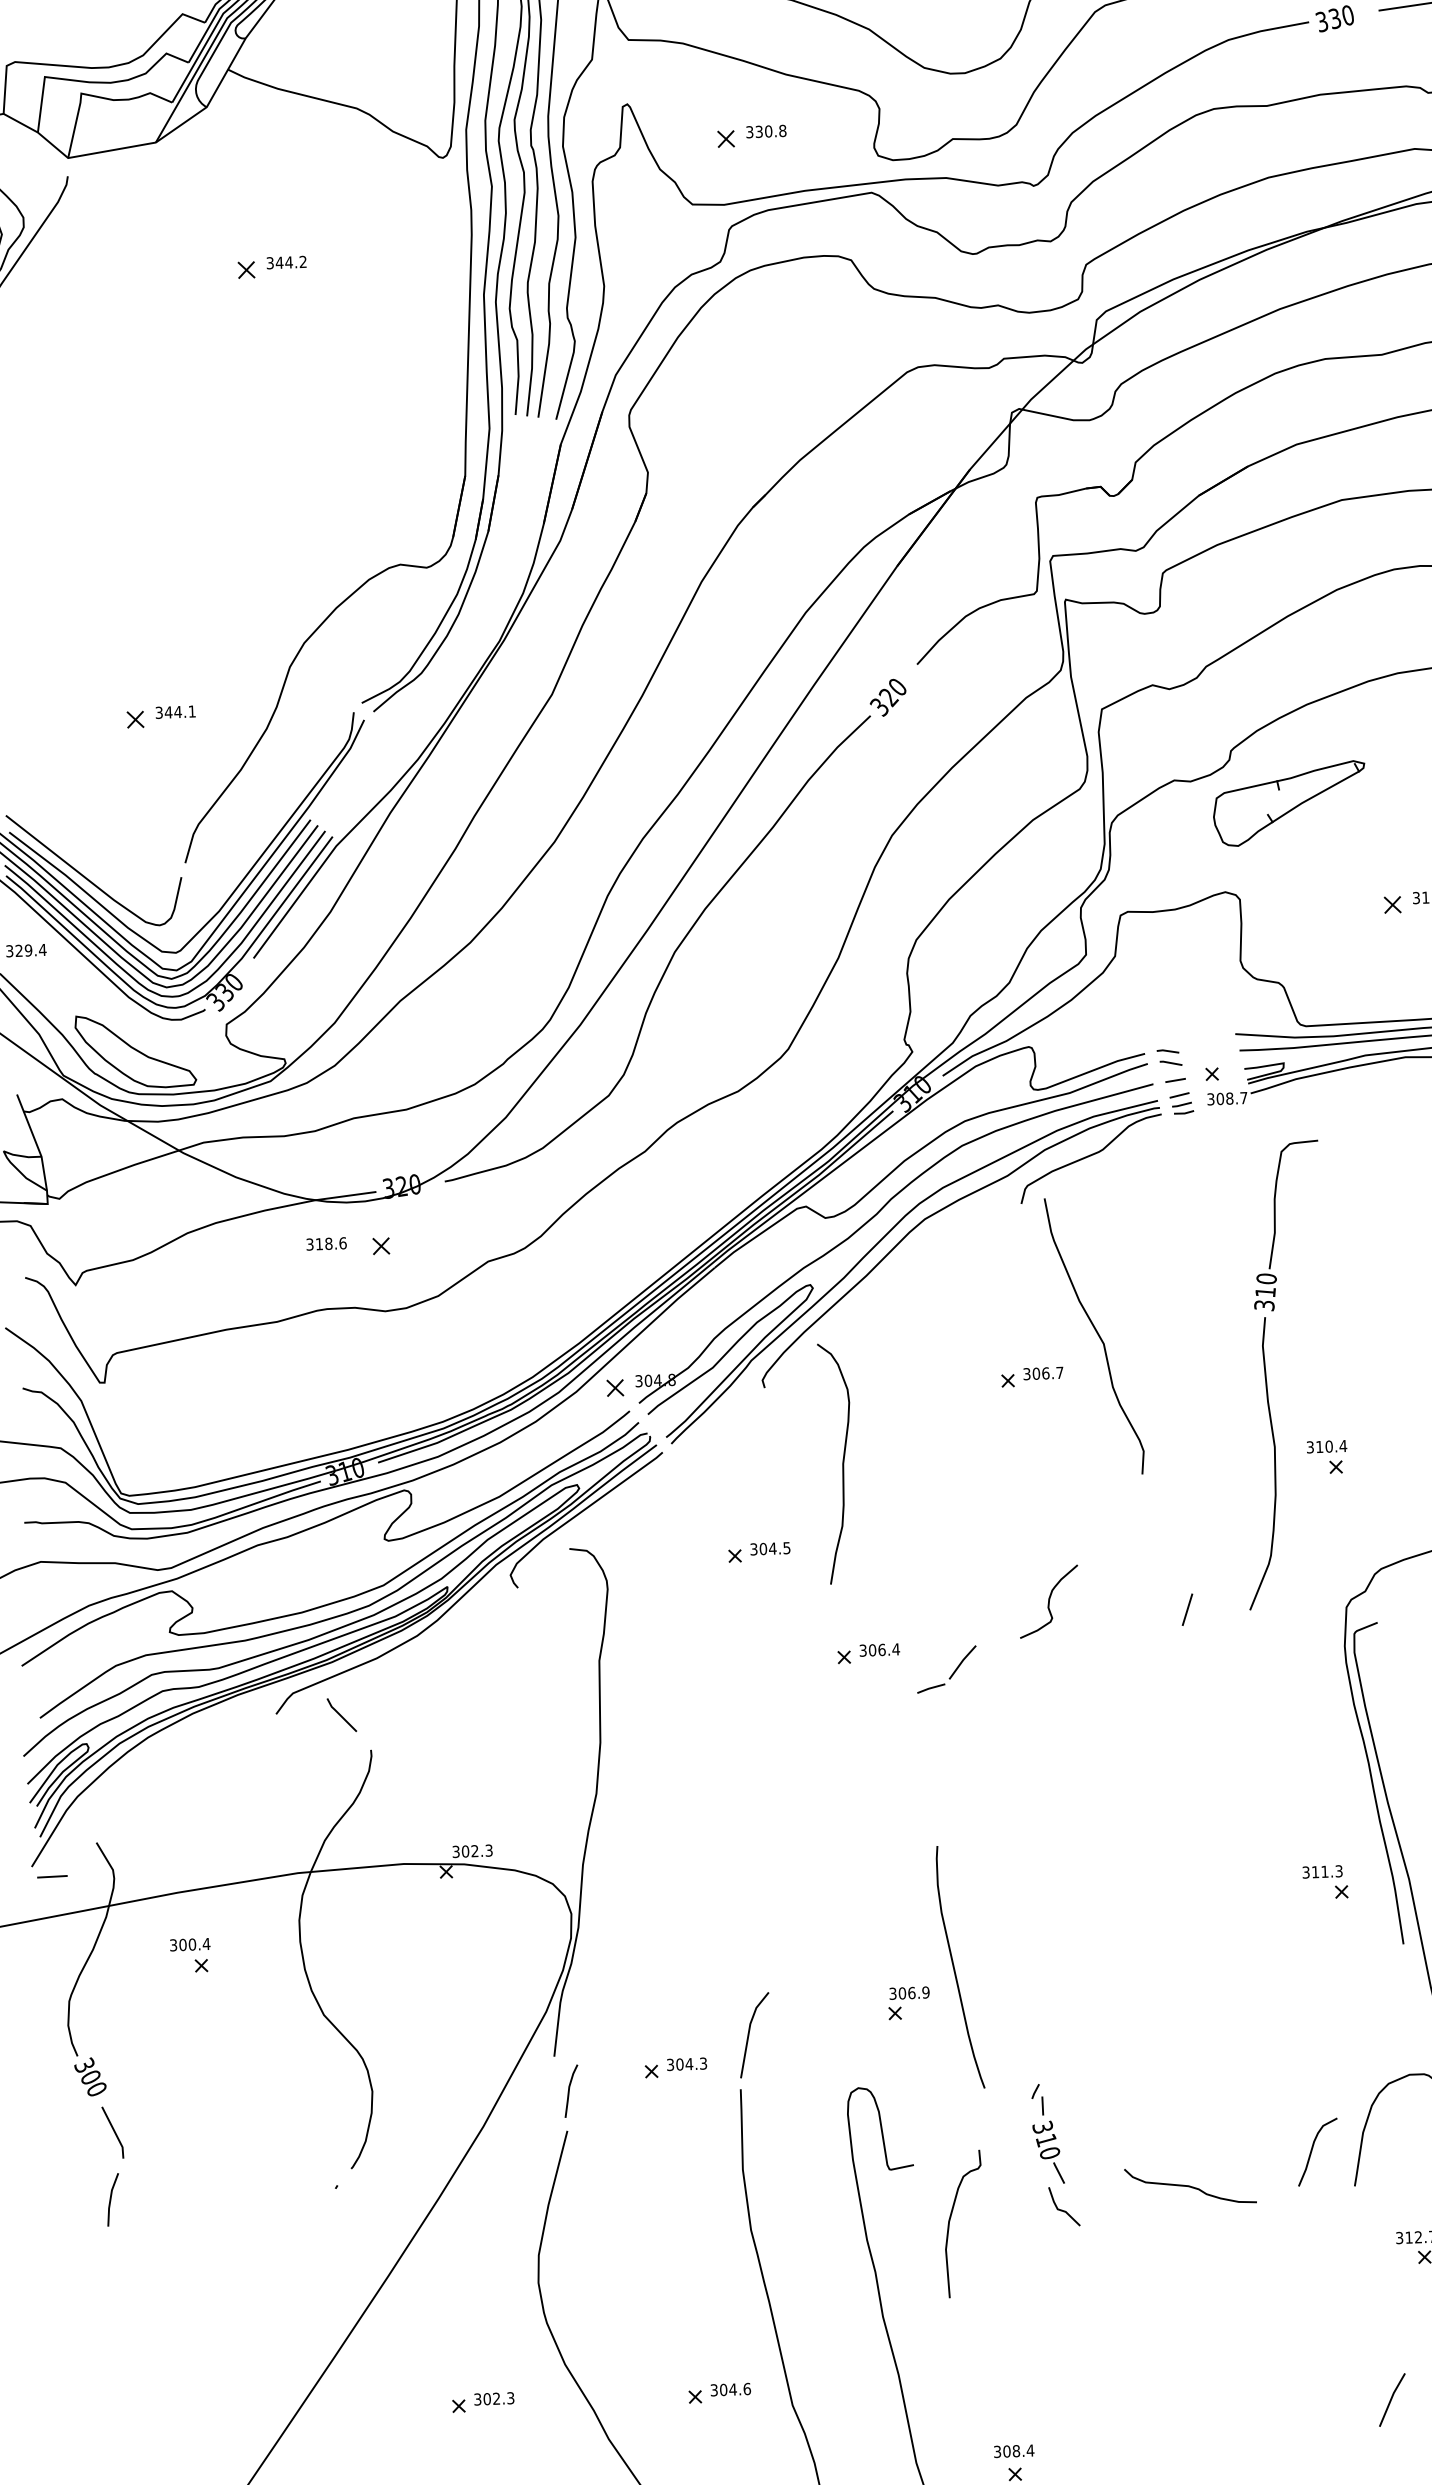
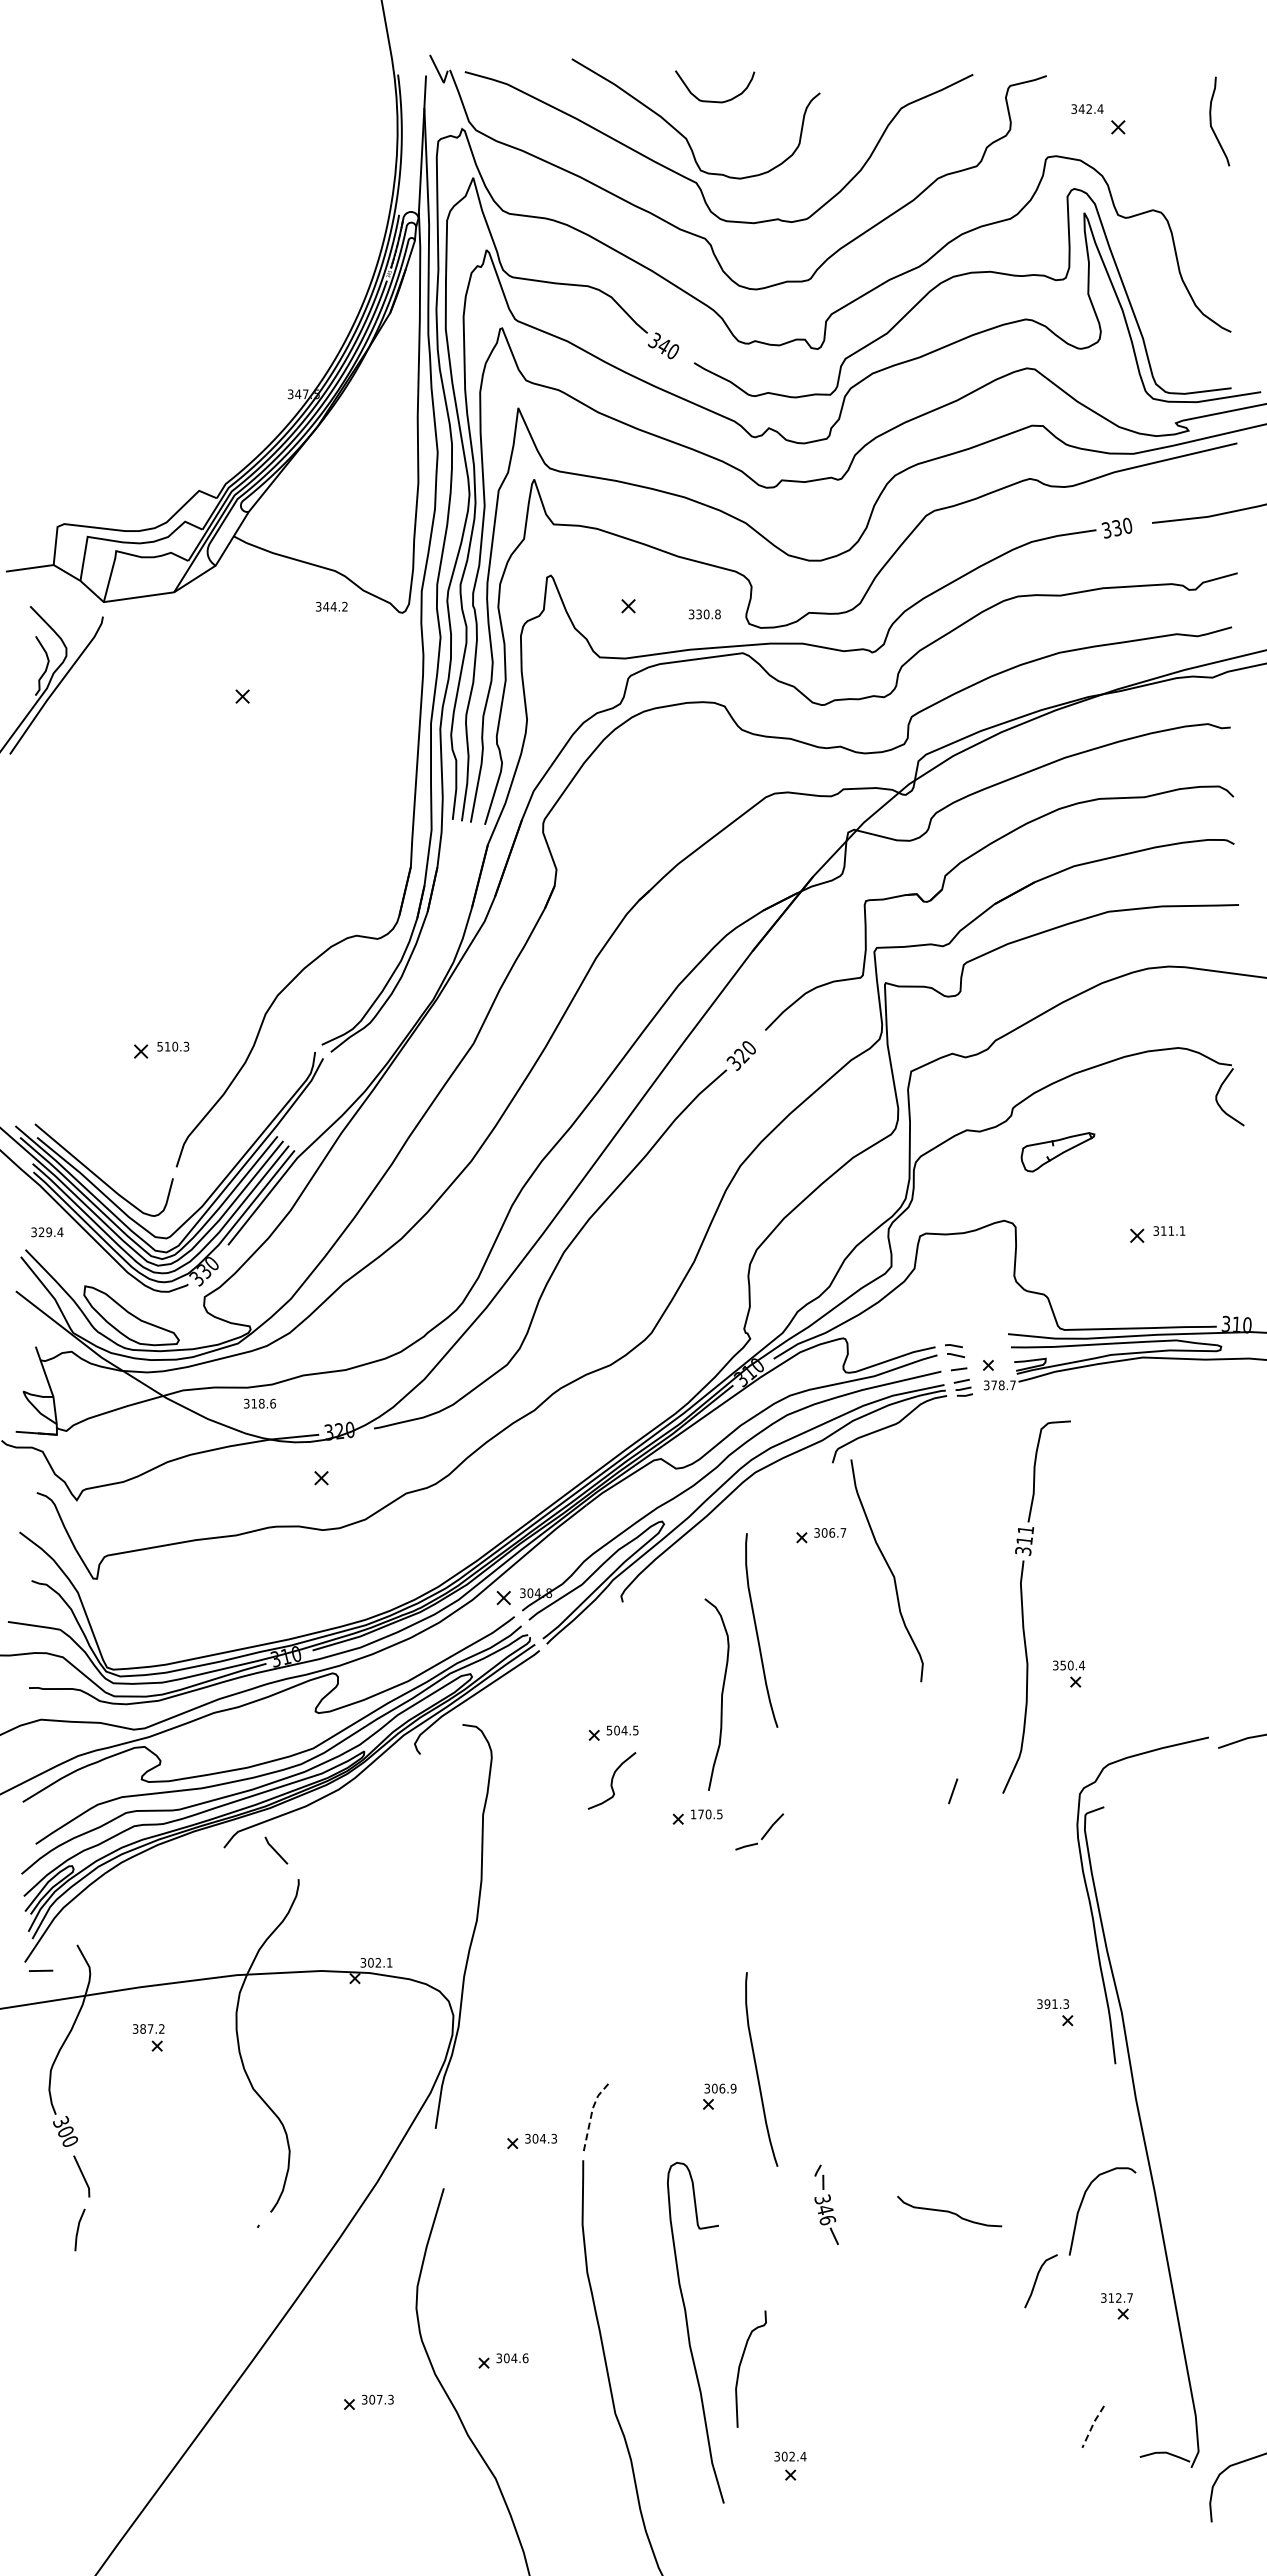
text: (765, 131) -> (704, 614), moved
text: (286, 262) -> (331, 606), moved
text: (175, 711) -> (173, 1046), 344.1 -> 510.3
part: (1288, 804) -> (1057, 1152), size x0.6
text: (1220, 1099) -> (994, 1385), 308.7 -> 378.7
text: (325, 1243) -> (259, 1403), moved
text: (1266, 1278) -> (1025, 1529), 310 -> 311
part: (1032, 1377) -> (821, 1535), moved
curve: (934, 1417) -> (757, 1630), added
text: (1318, 1447) -> (1062, 1665), 310.4 -> 350.4
curve: (842, 1463) -> (721, 1694), moved
text: (753, 1548) -> (609, 1729), 304.5 -> 504.5
curve: (1048, 1601) -> (611, 1780), moved
text: (879, 1650) -> (706, 1814), 306.4 -> 170.5
text: (488, 1850) -> (389, 1962), 302.3 -> 302.1
text: (1315, 1871) -> (1047, 2003), 311.3 -> 391.3
text: (194, 1943) -> (152, 2028), 300.4 -> 387.2
line: (749, 2031) -> (591, 2114), solid -> dashed
line: (570, 2090) -> (447, 2156), removed
text: (1048, 2147) -> (826, 2215), 310 -> 346
curve: (1313, 2150) -> (1037, 2279), moved
curve: (1190, 2186) -> (949, 2211), moved
line: (1063, 2209) -> (836, 2265), removed
curve: (950, 2222) -> (740, 2367), moved
part: (719, 2392) -> (503, 2360), moved
text: (496, 2398) -> (379, 2399), 302.3 -> 307.3
line: (1391, 2398) -> (1092, 2425), solid -> dashed
text: (1016, 2450) -> (792, 2456), 308.4 -> 302.4

